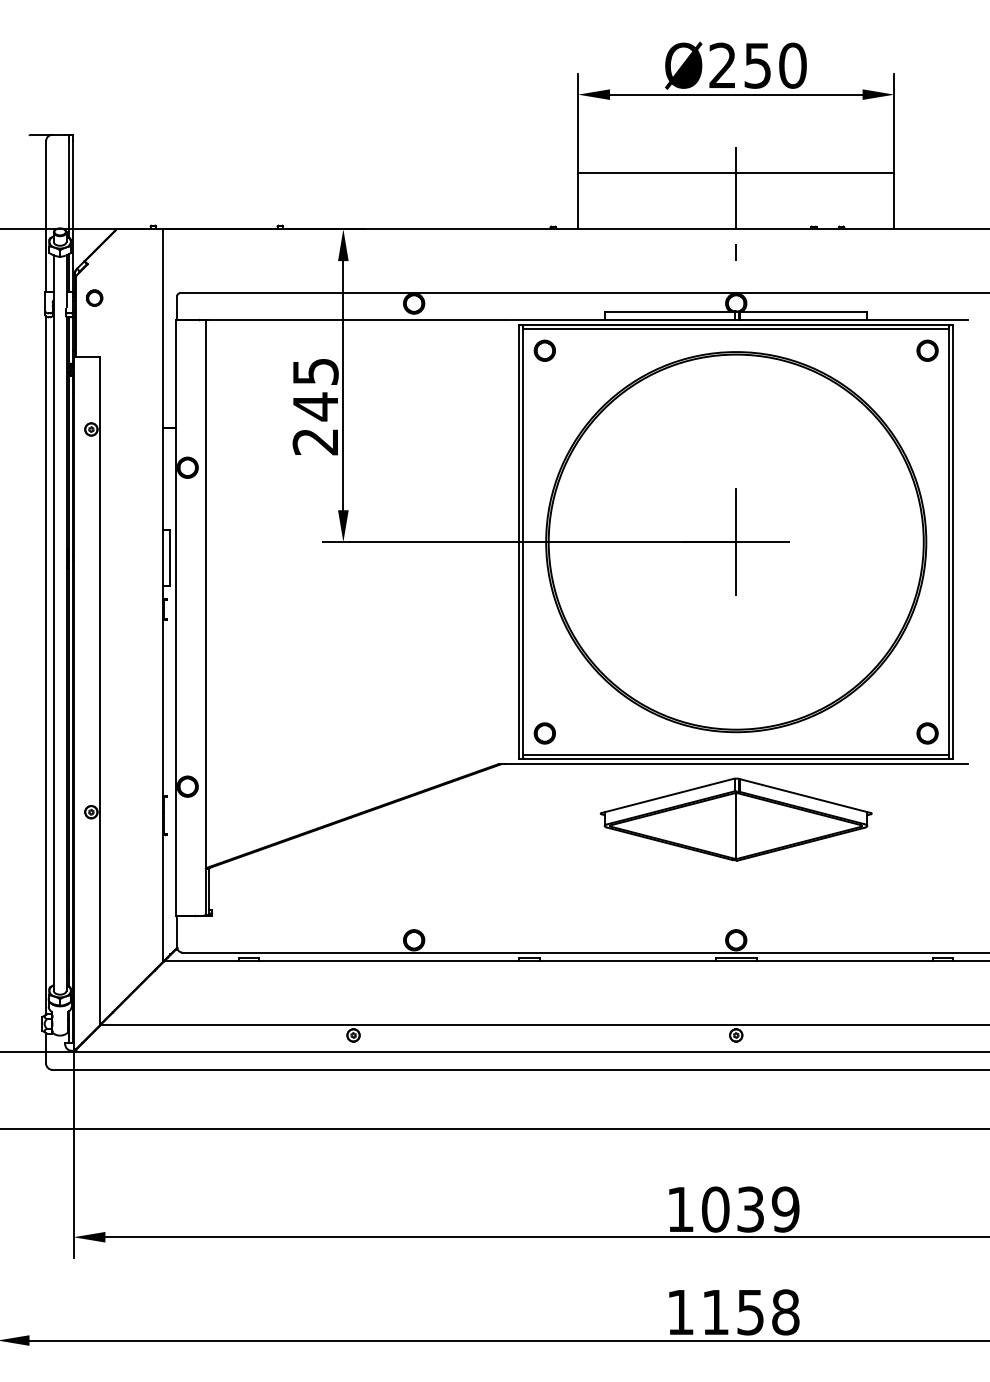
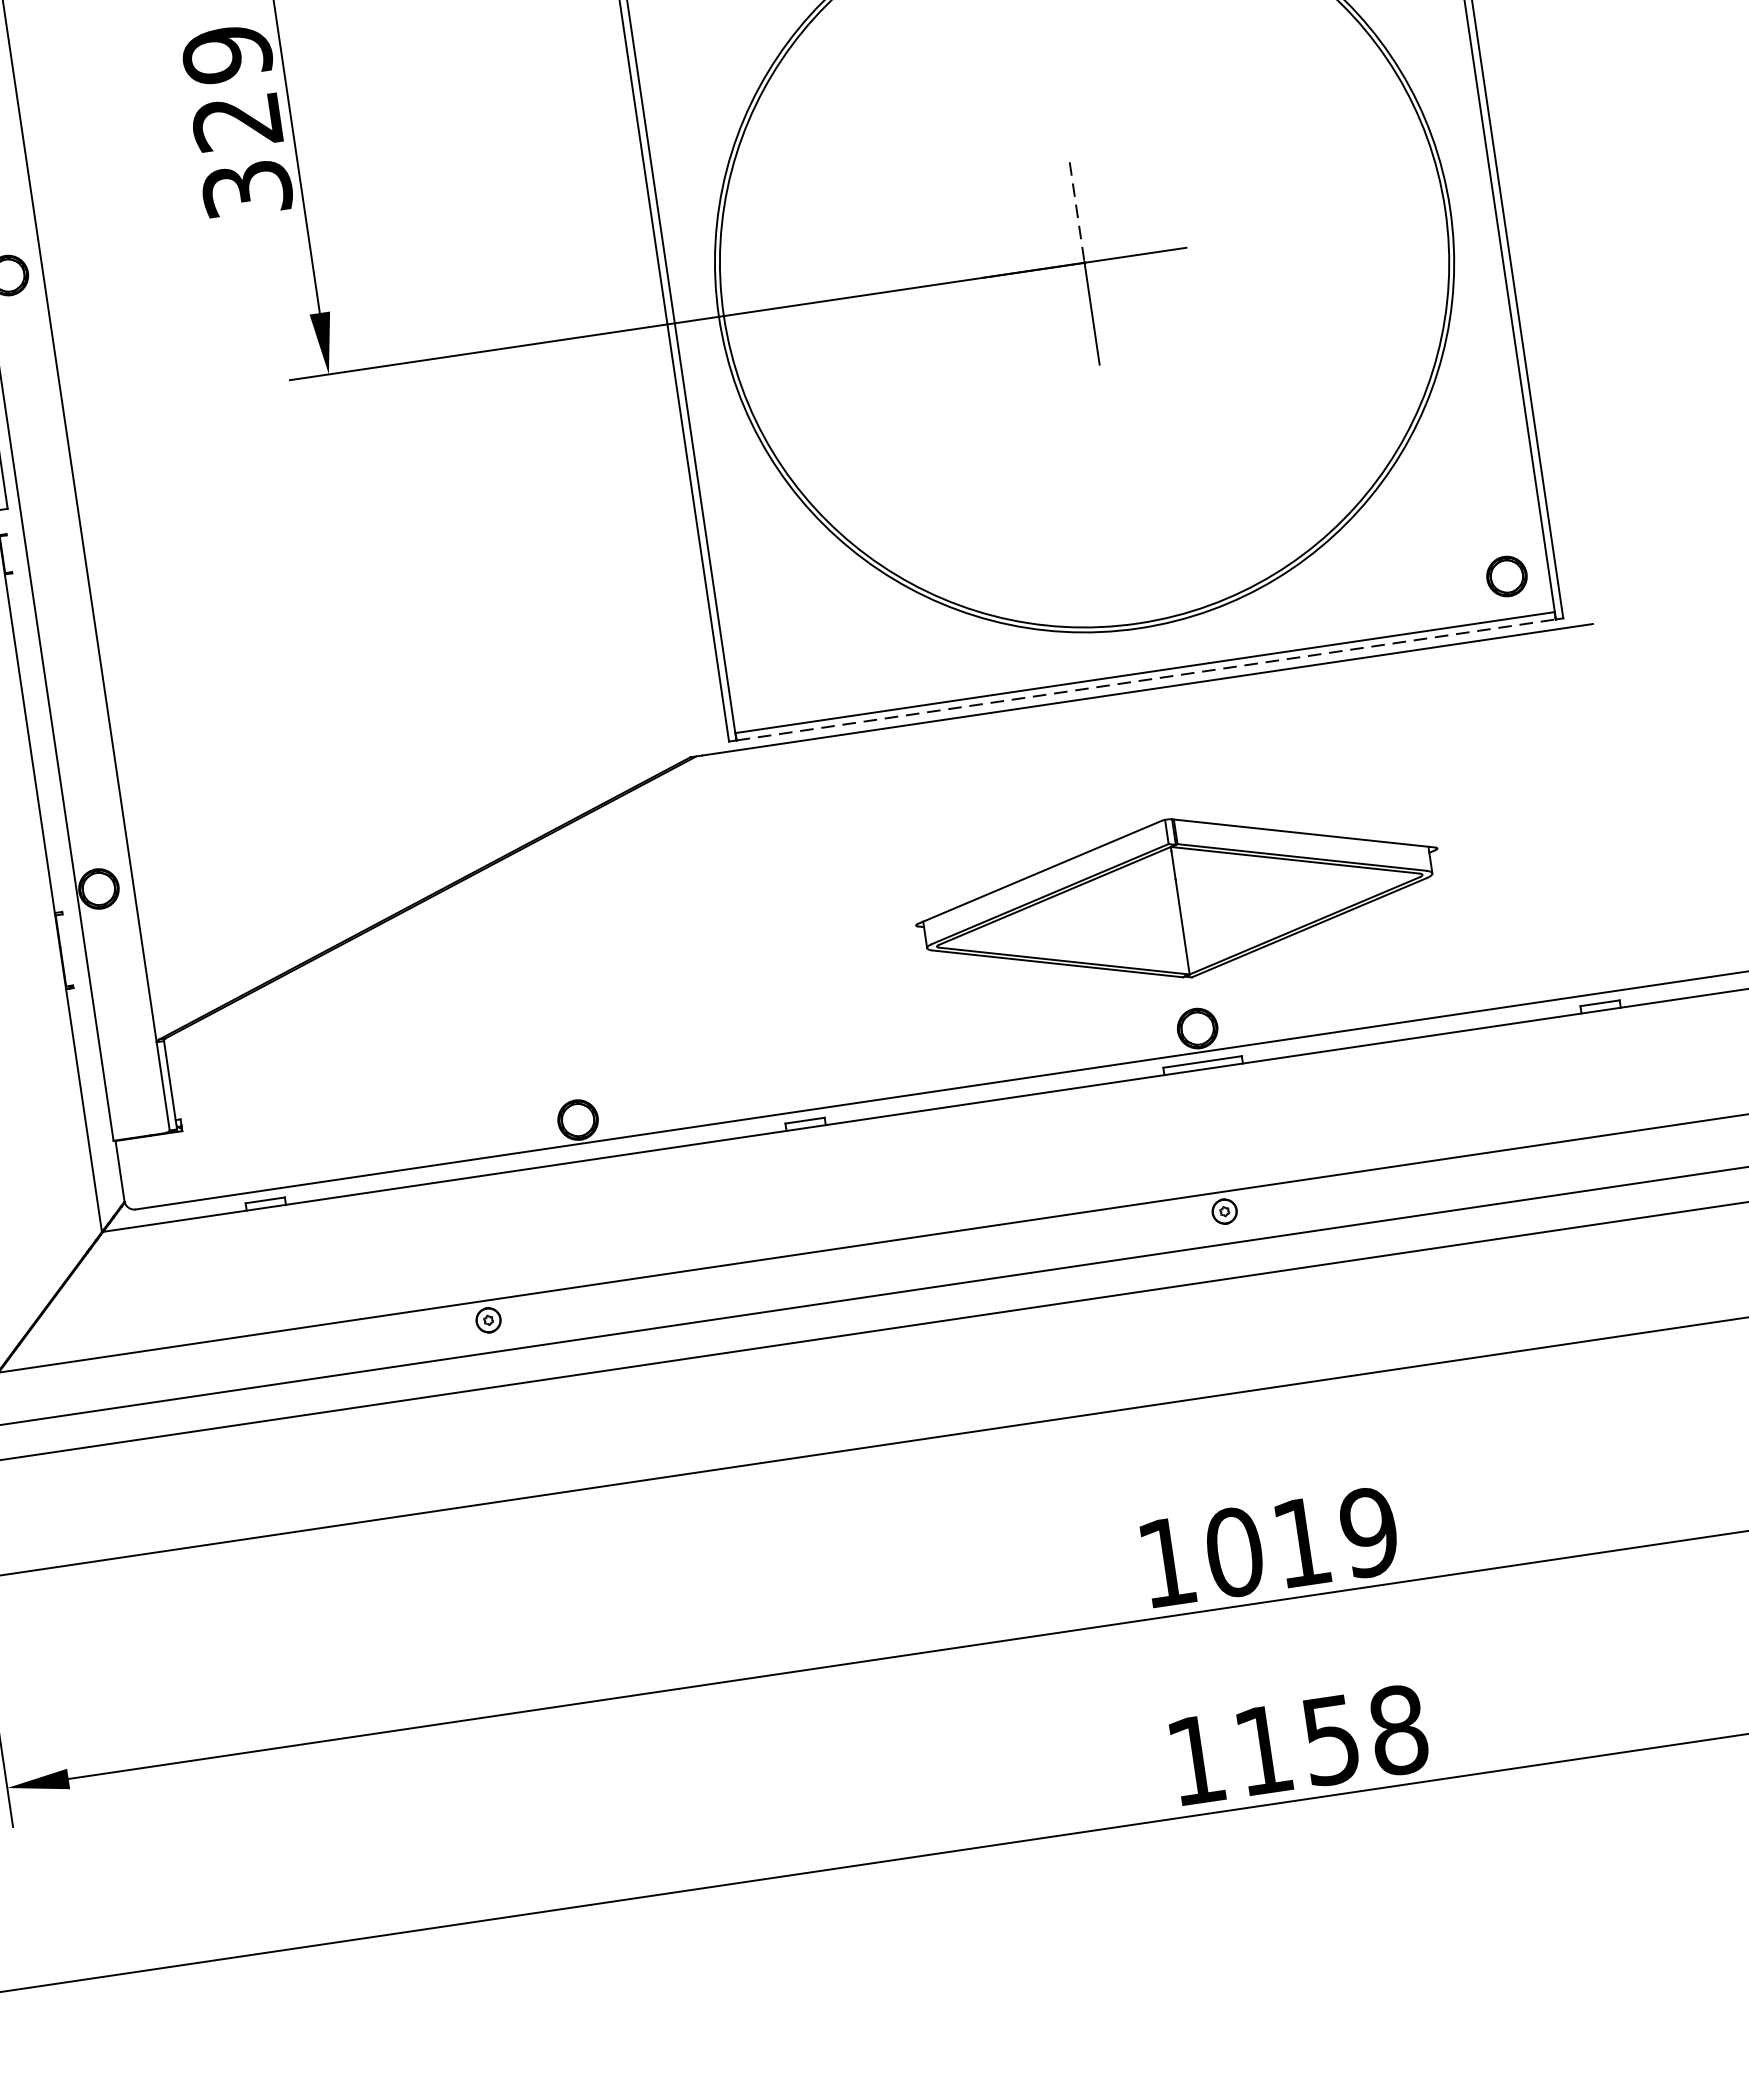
text: (315, 406) -> (236, 121), 245 -> 329
line: (736, 515) -> (1077, 211), solid -> dashed
part: (544, 733) -> (770, 685), removed
line: (736, 759) -> (1146, 680), solid -> dashed
part: (735, 819) -> (1176, 898), moved
text: (750, 1209) -> (1301, 1542), 1039 -> 1019

